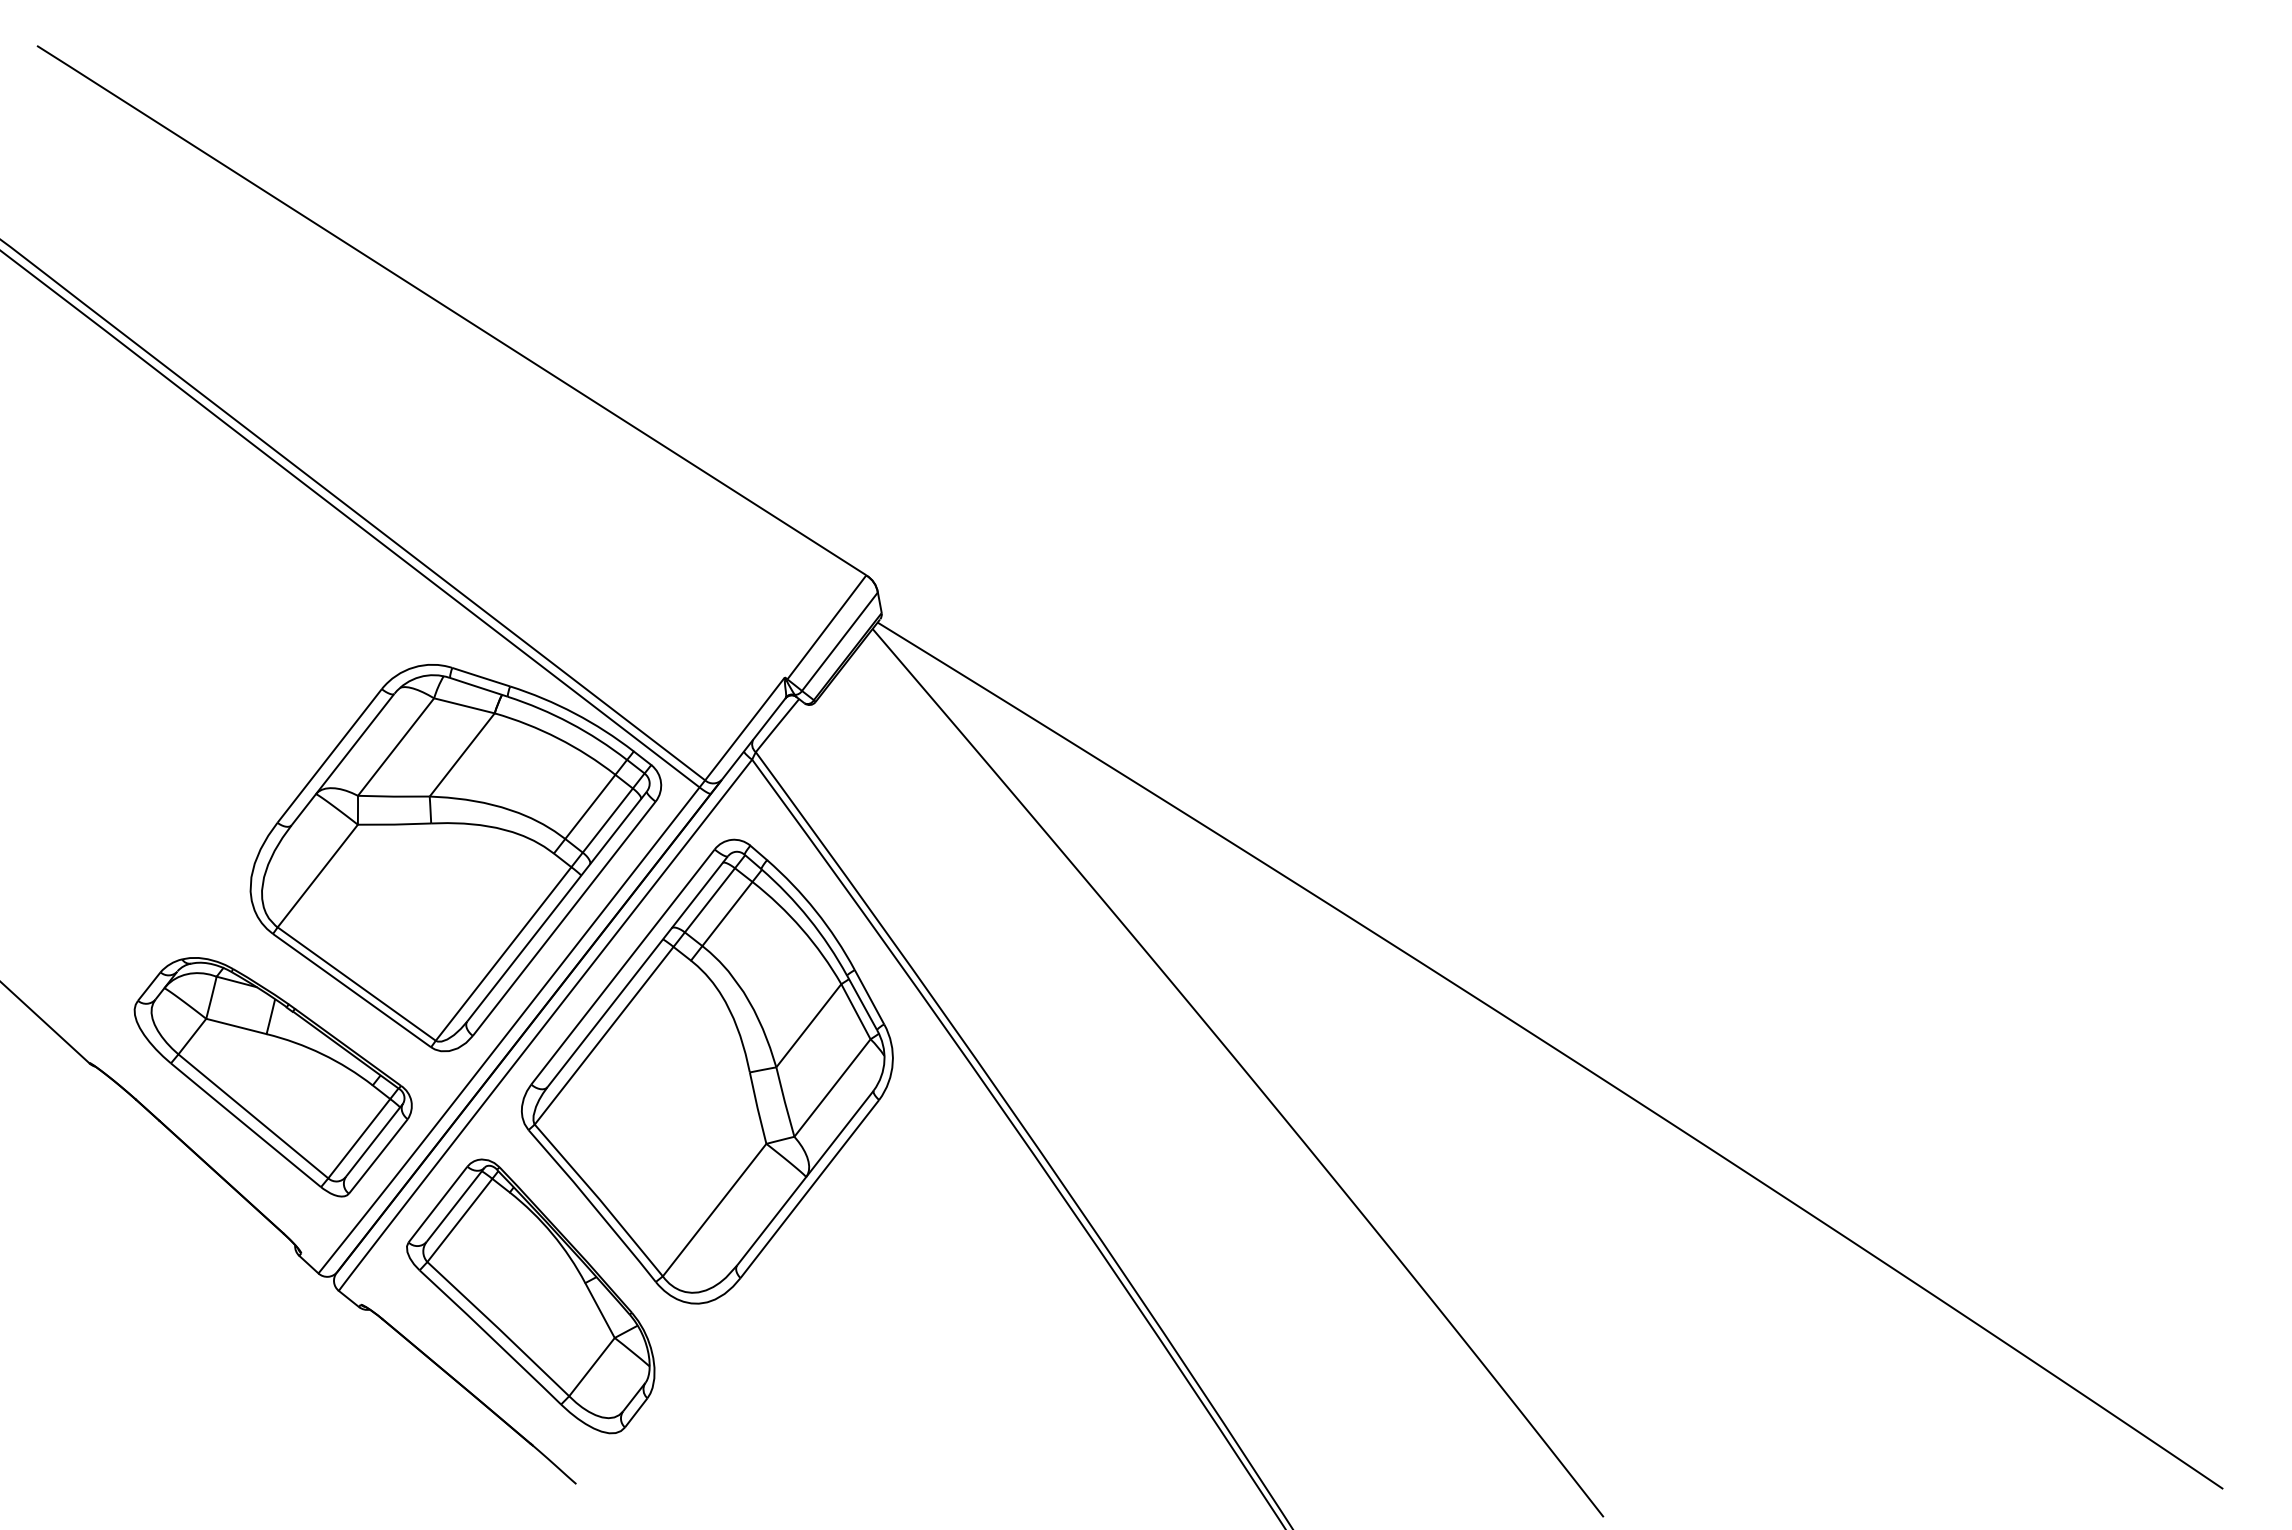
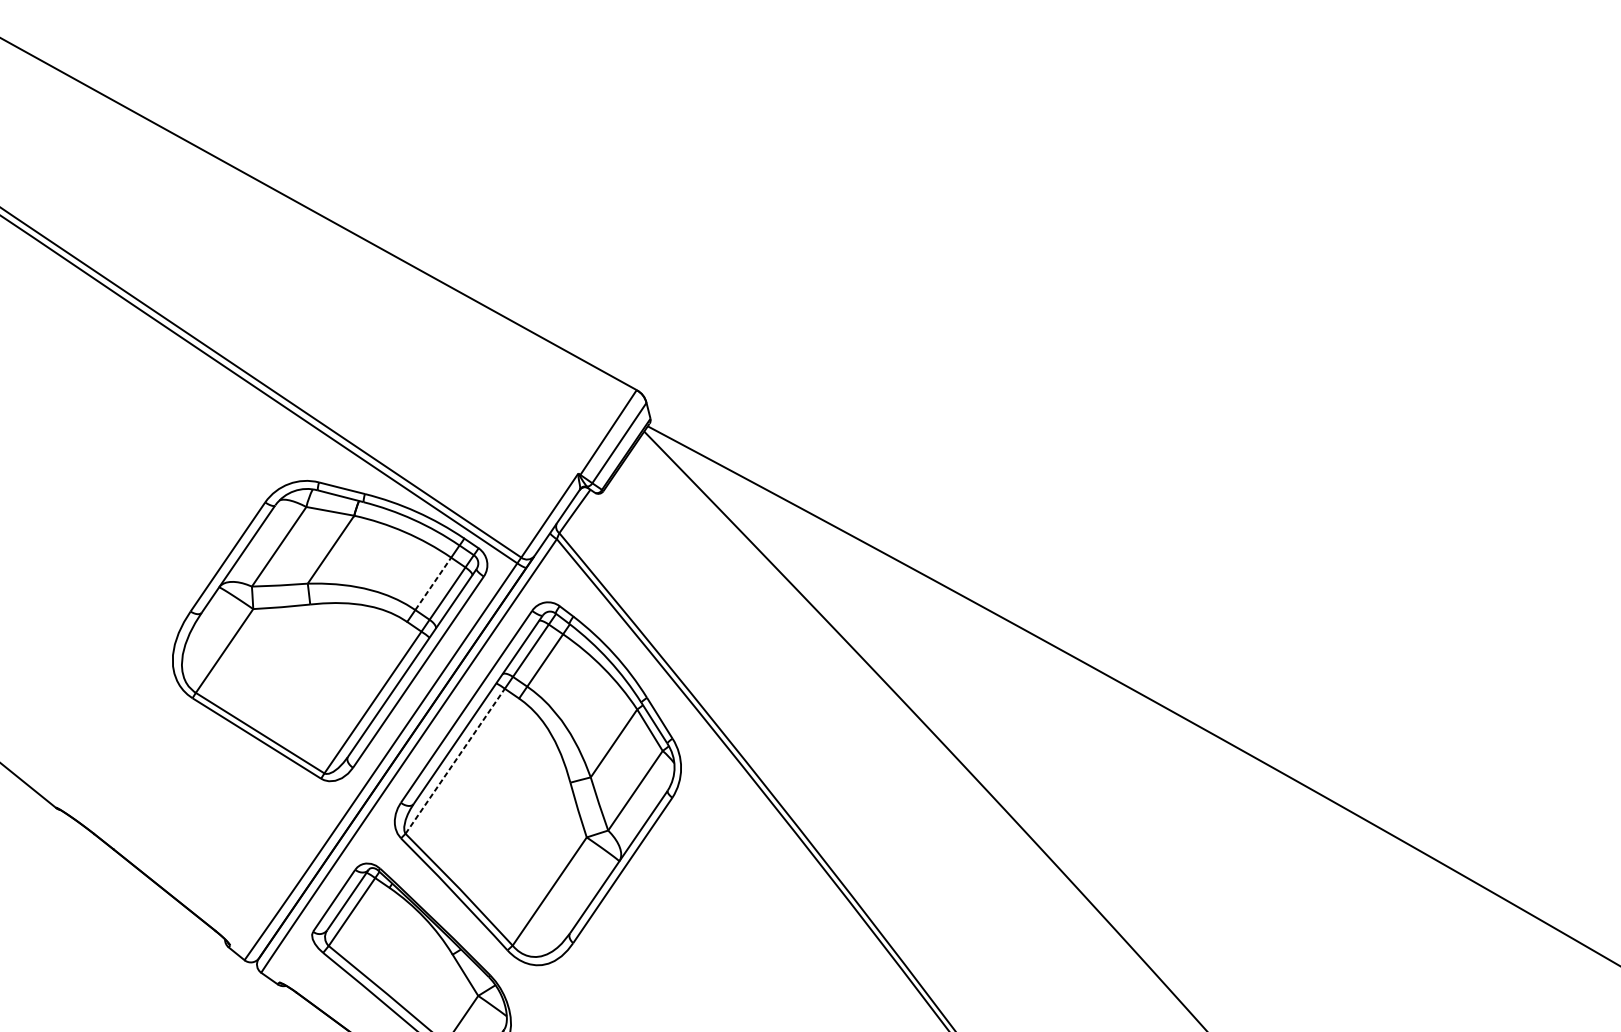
line: (590, 807) -> (433, 584), solid -> dashed
line: (604, 1035) -> (455, 761), solid -> dashed
part: (272, 1077) -> (199, 809), removed

